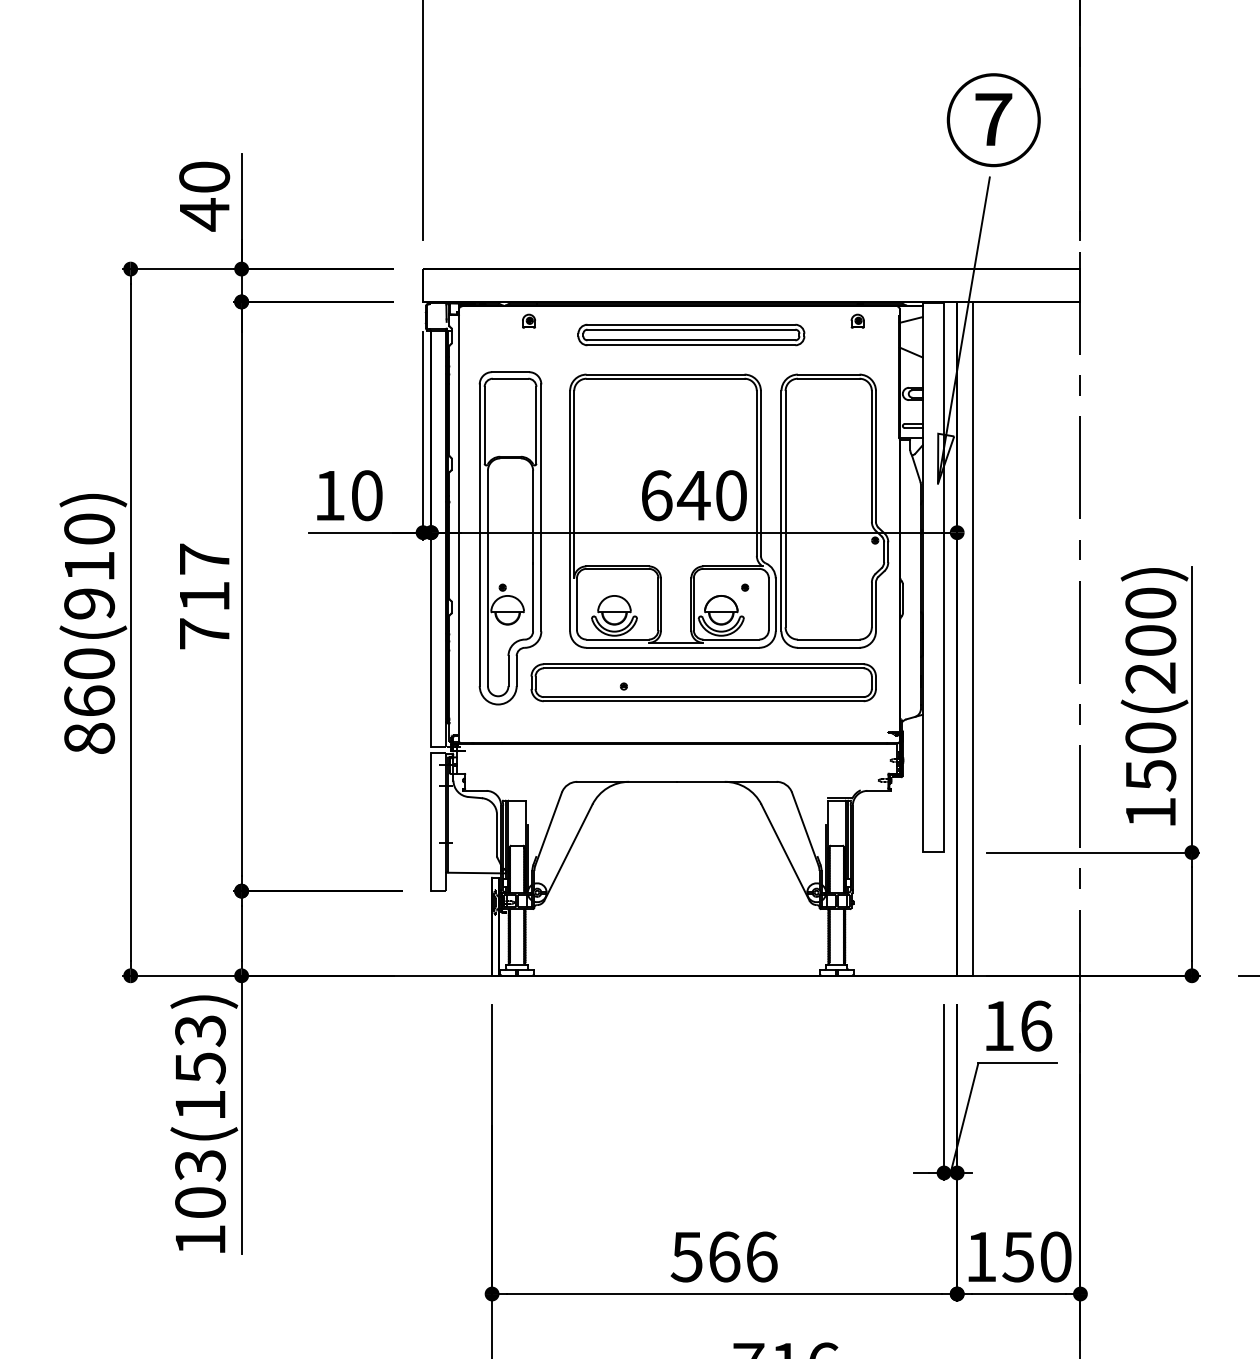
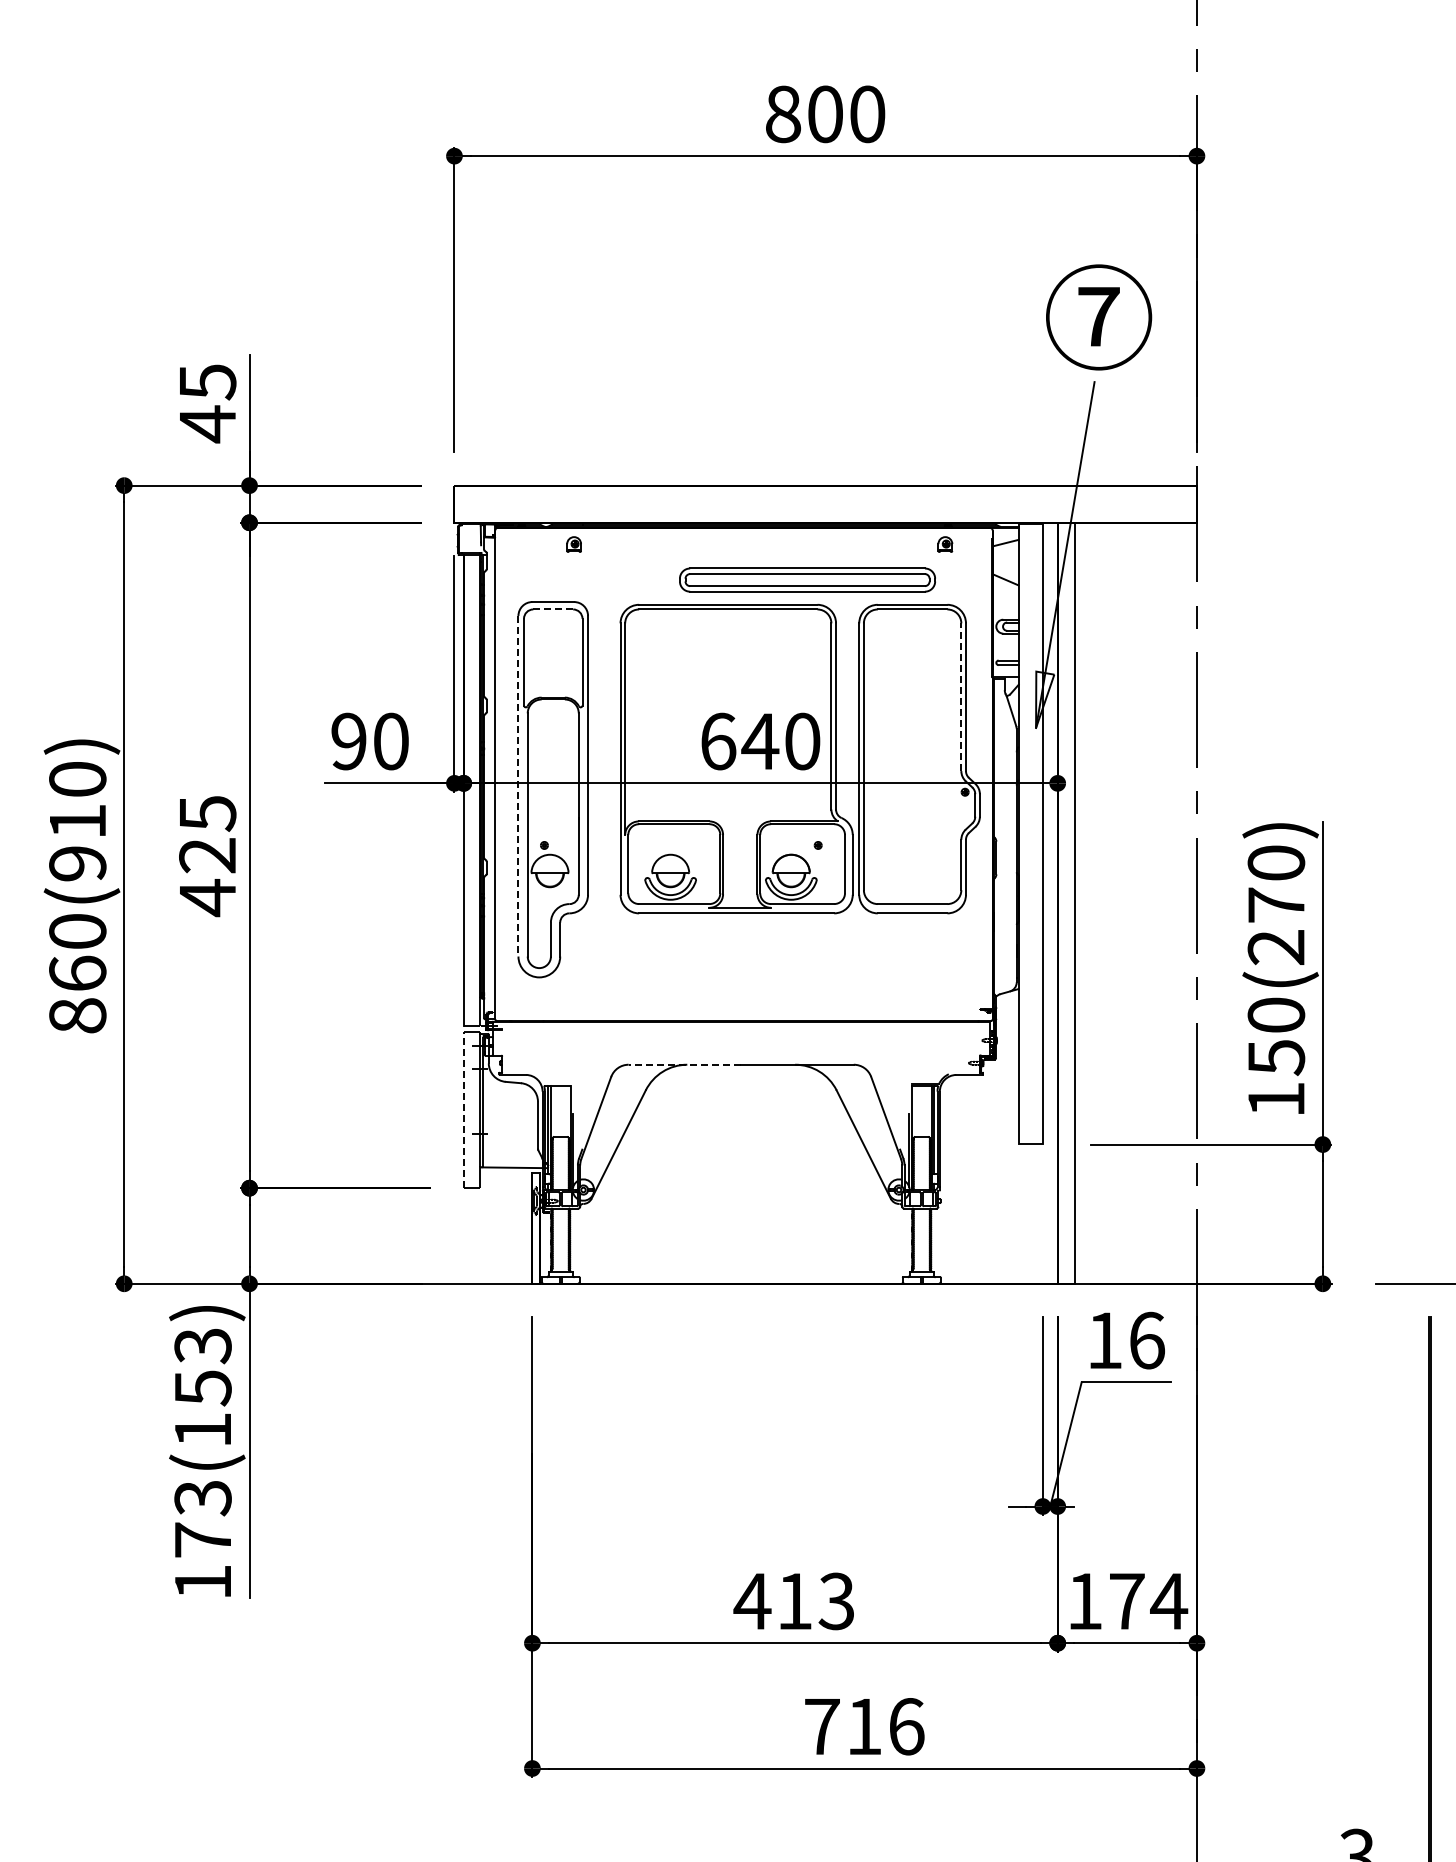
text: (204, 177) -> (207, 382), 40 -> 45
part: (691, 334) -> (807, 579), moved
line: (510, 378) -> (553, 609), solid -> dashed
line: (872, 456) -> (961, 697), solid -> dashed
text: (329, 495) -> (348, 741), 10 -> 90
line: (479, 535) -> (518, 786), solid -> dashed
text: (204, 597) -> (207, 856), 717 -> 425
text: (1150, 639) -> (1276, 904), 150(200) -> 150(270)
part: (703, 682) -> (771, 952), removed
line: (626, 781) -> (684, 1064), solid -> dashed
line: (431, 822) -> (463, 1110), solid -> dashed
text: (199, 1202) -> (202, 1539), 103(153) -> 173(153)
text: (723, 1257) -> (793, 1601), 566 -> 413
text: (1037, 1257) -> (1148, 1601), 150 -> 174

